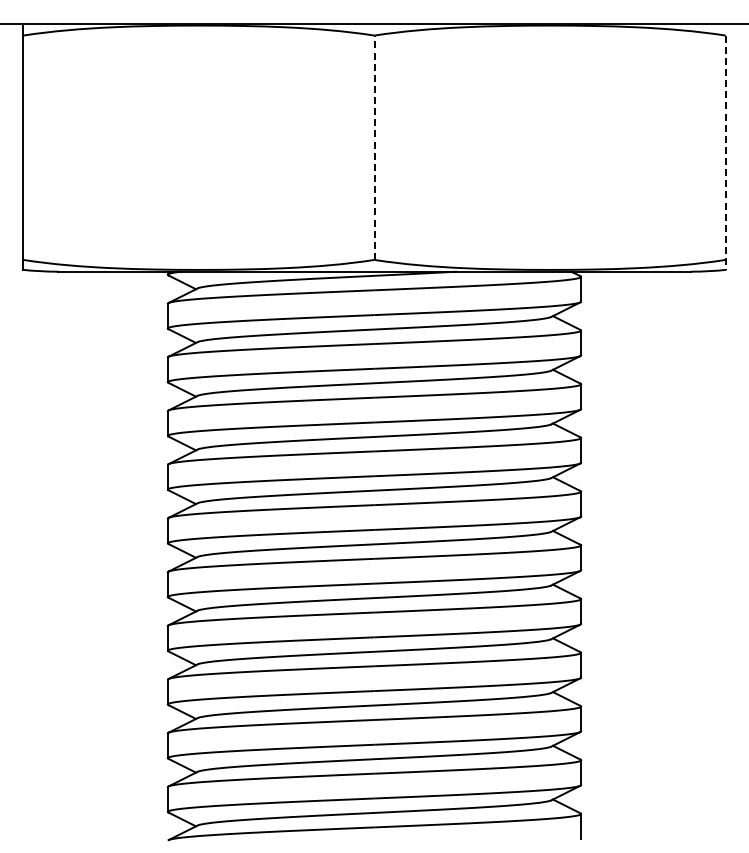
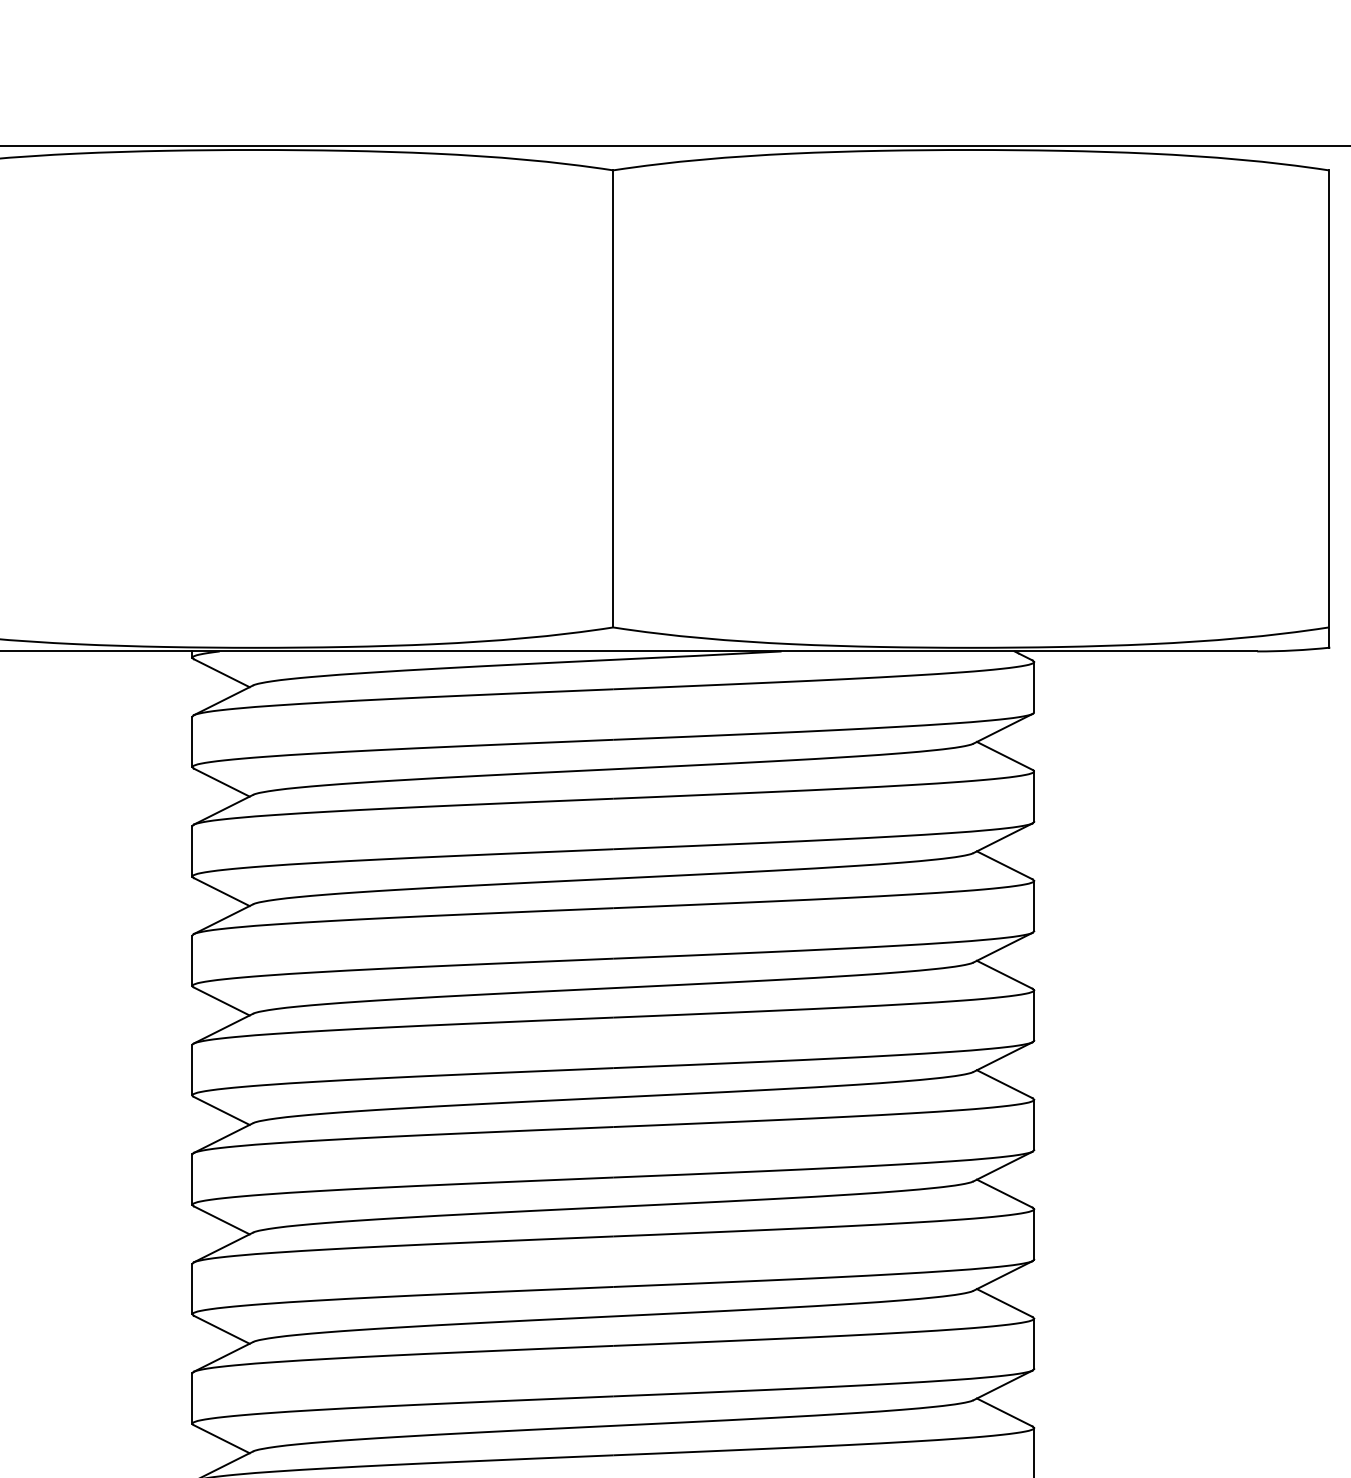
line: (374, 147) -> (613, 398), dashed -> solid
line: (725, 153) -> (1328, 410), dashed -> solid

